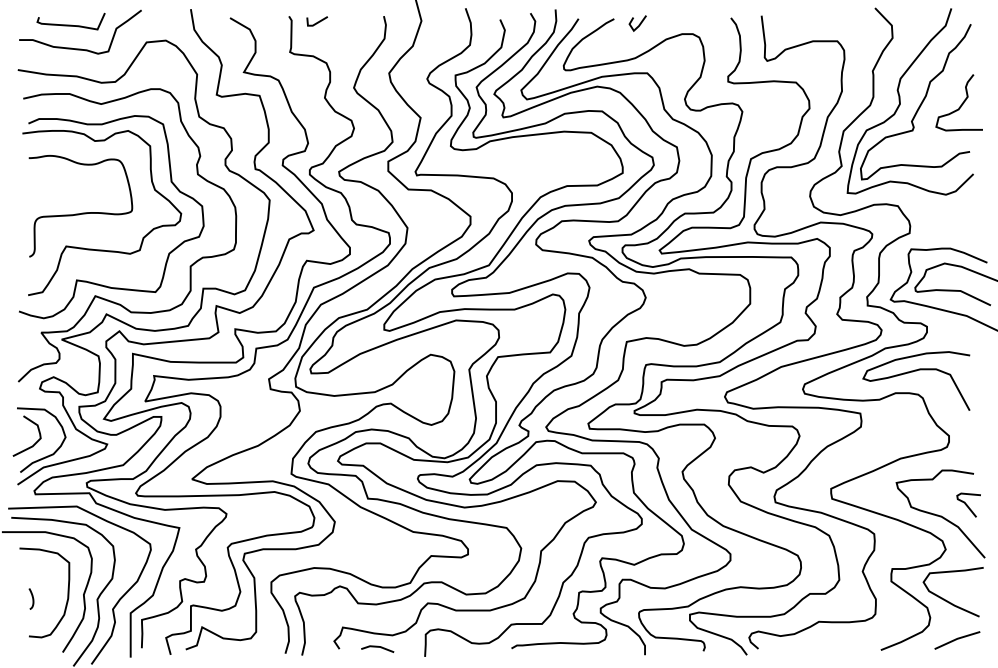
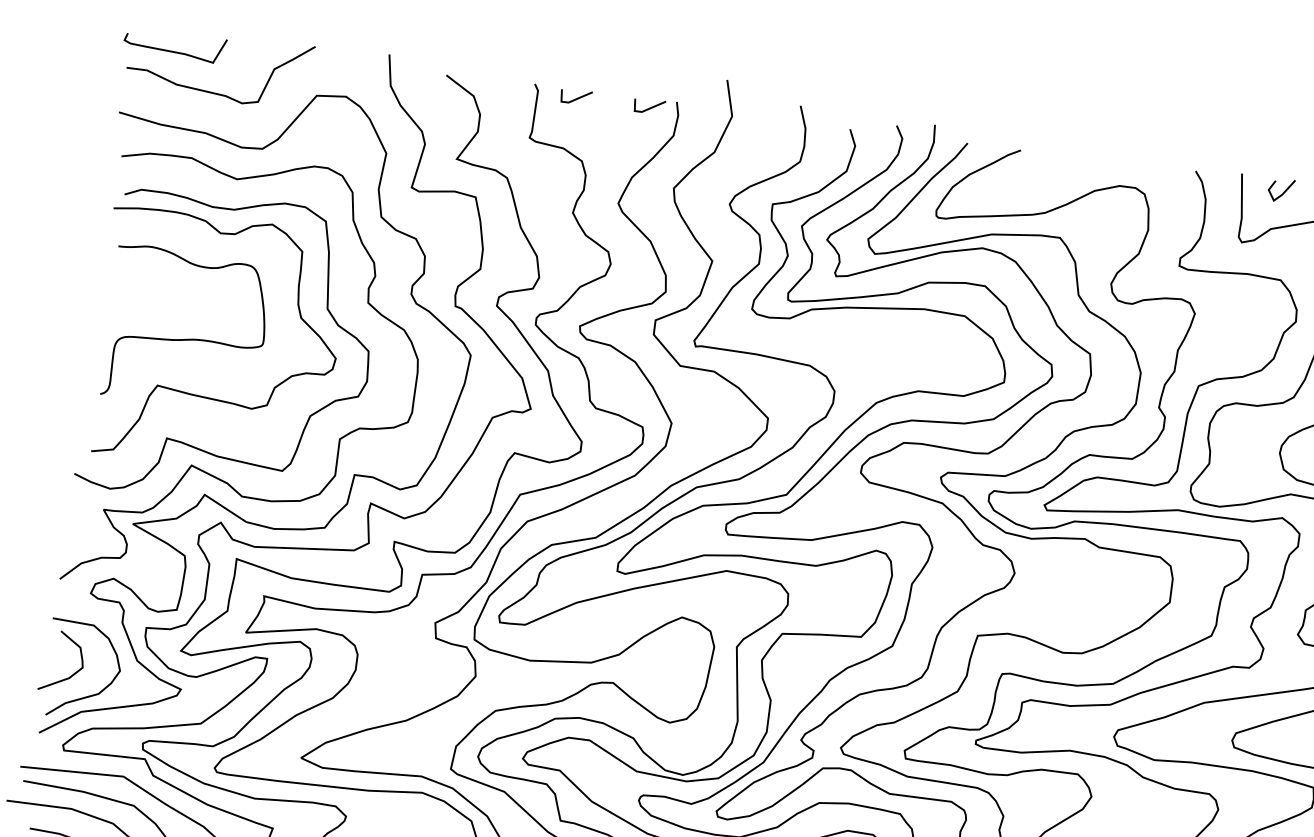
line: (366, 21) -> (649, 106), added
curve: (70, 24) -> (173, 50), moved
line: (638, 24) -> (1282, 192), moved

